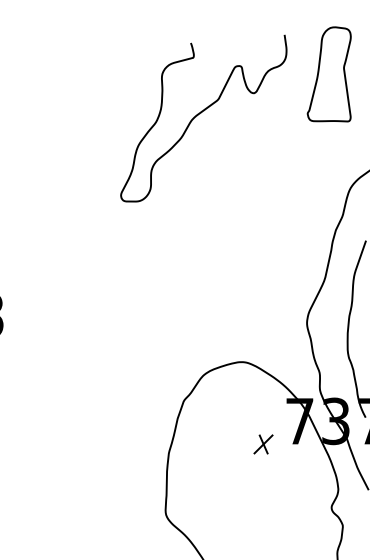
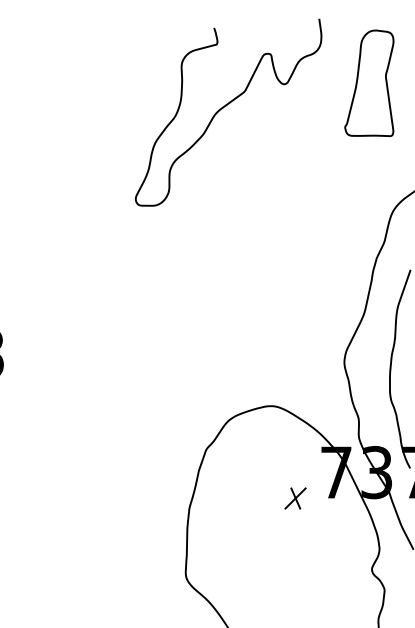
curve: (201, 113) -> (226, 107), moved

